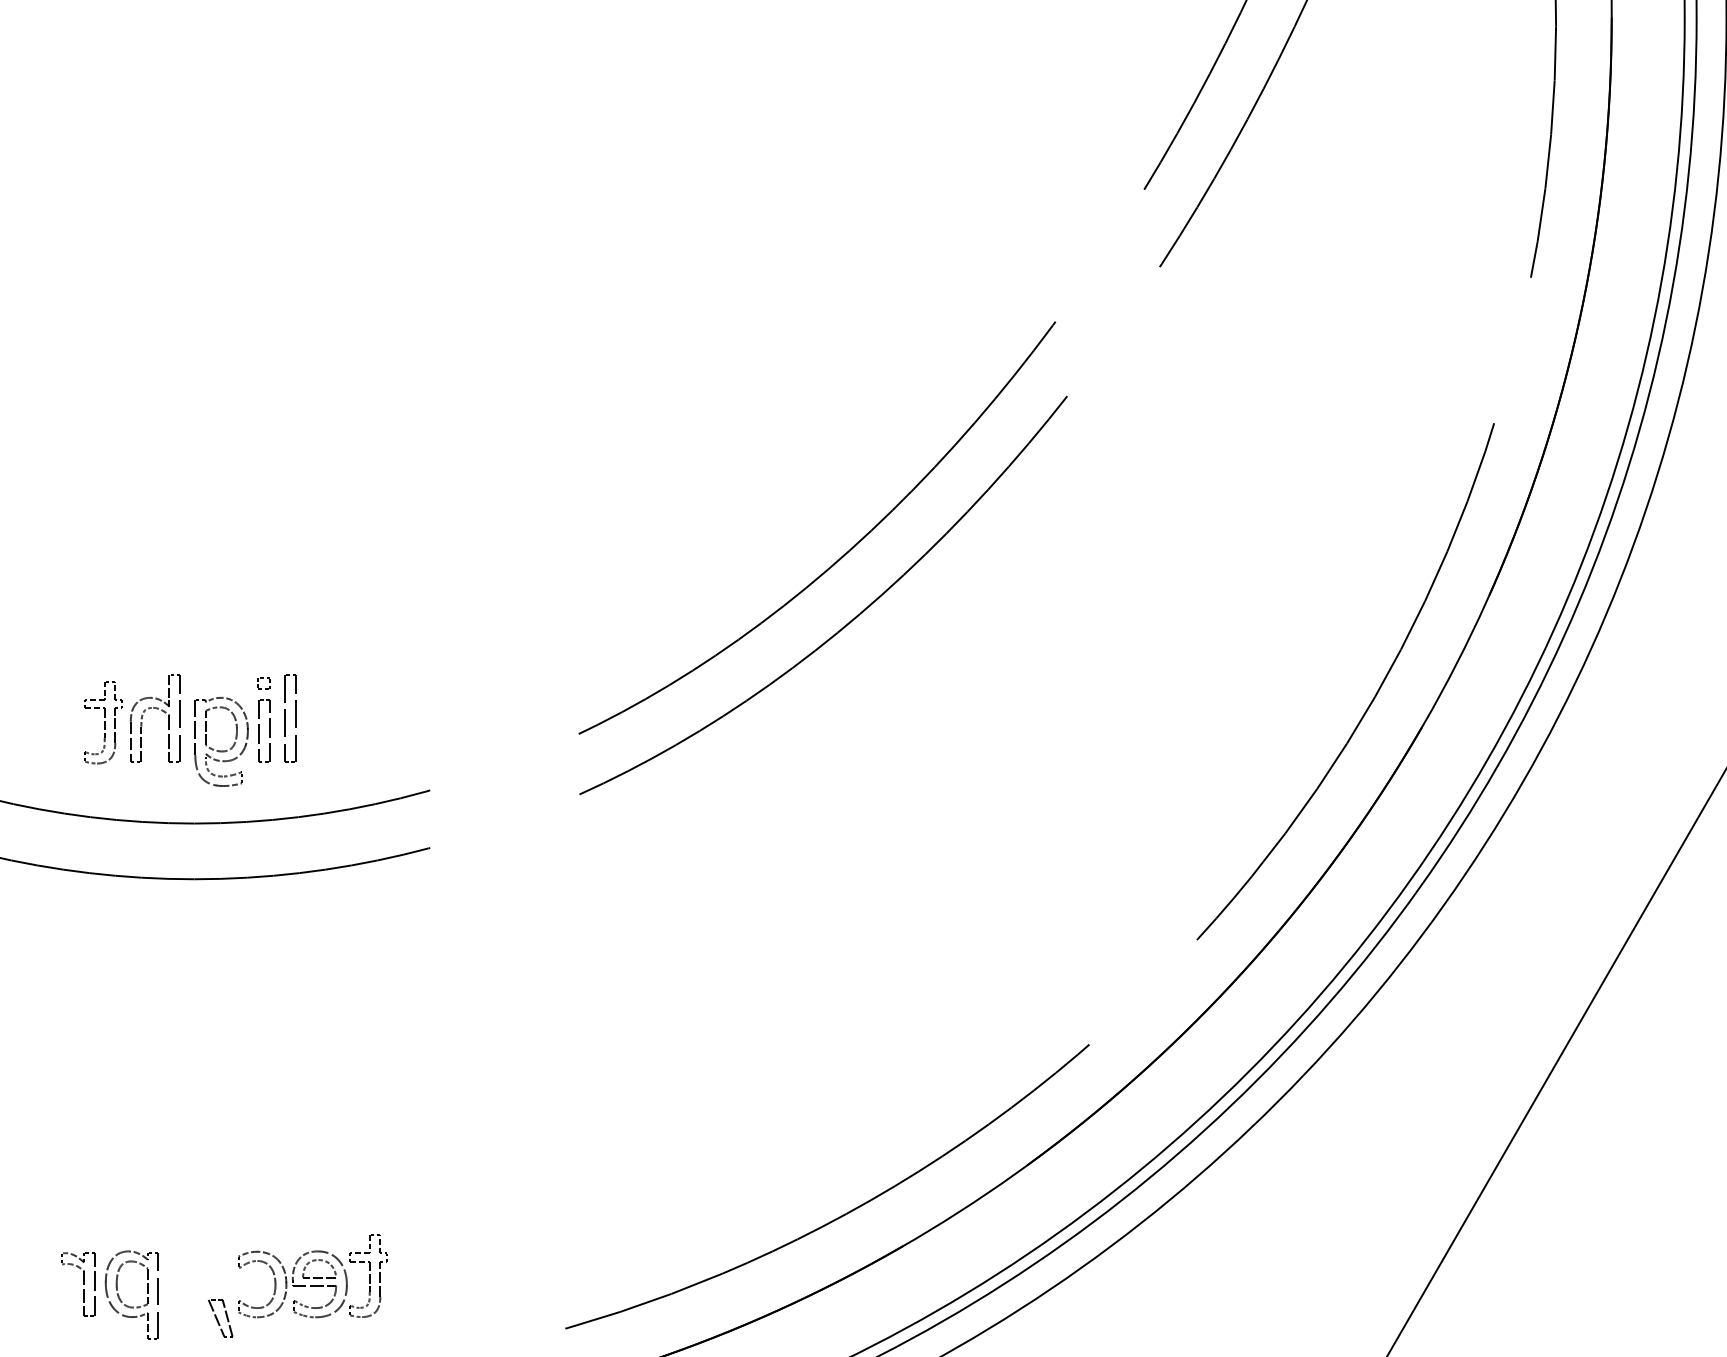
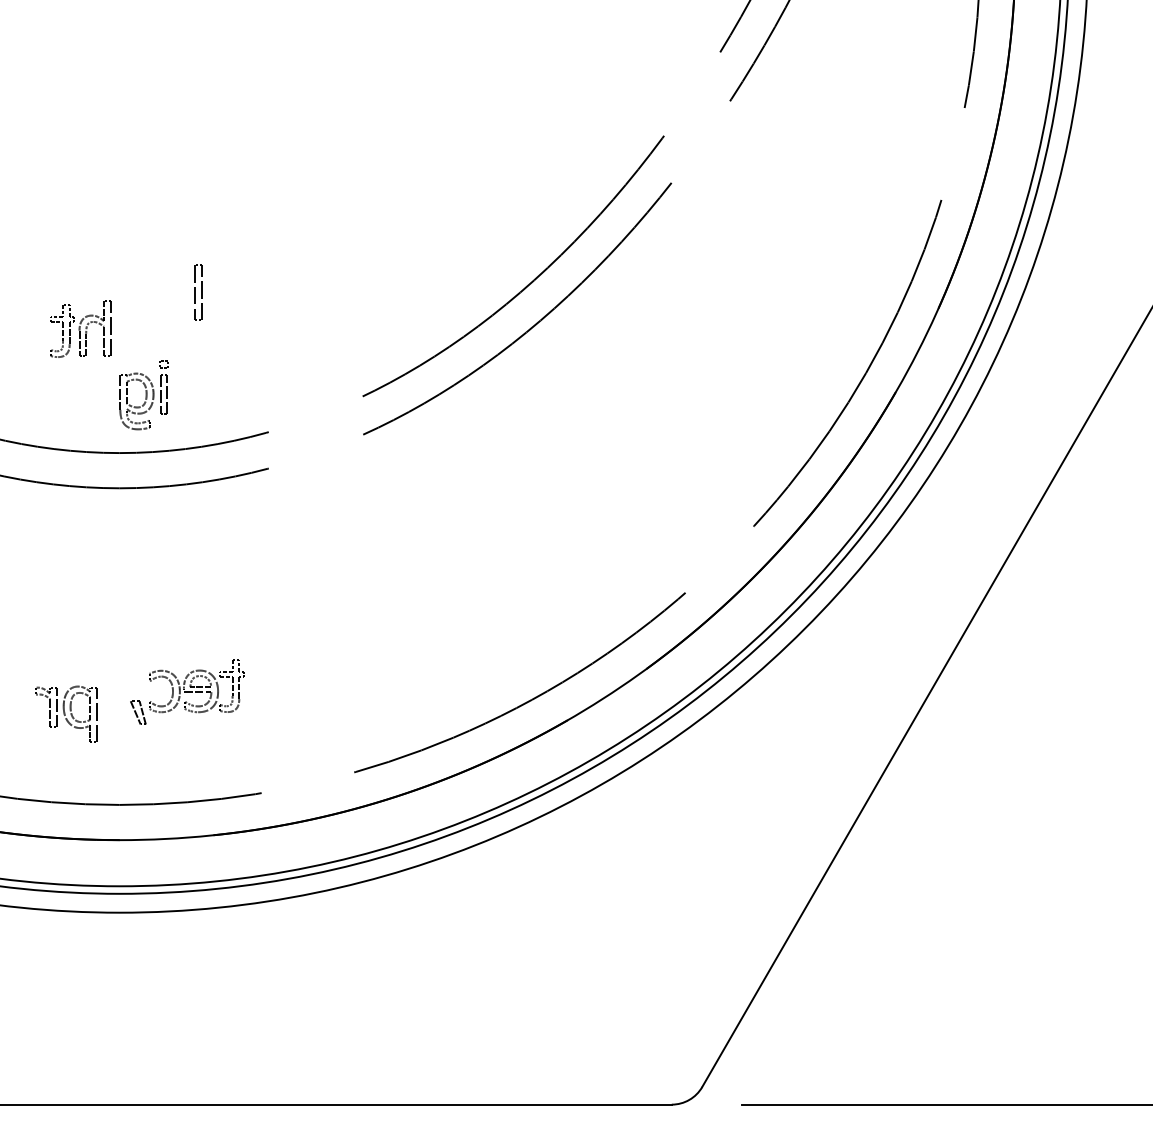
part: (132, 718) -> (80, 328), moved
part: (290, 718) -> (198, 292), moved
part: (298, 1284) -> (187, 691), moved
part: (110, 1294) -> (66, 713), moved

